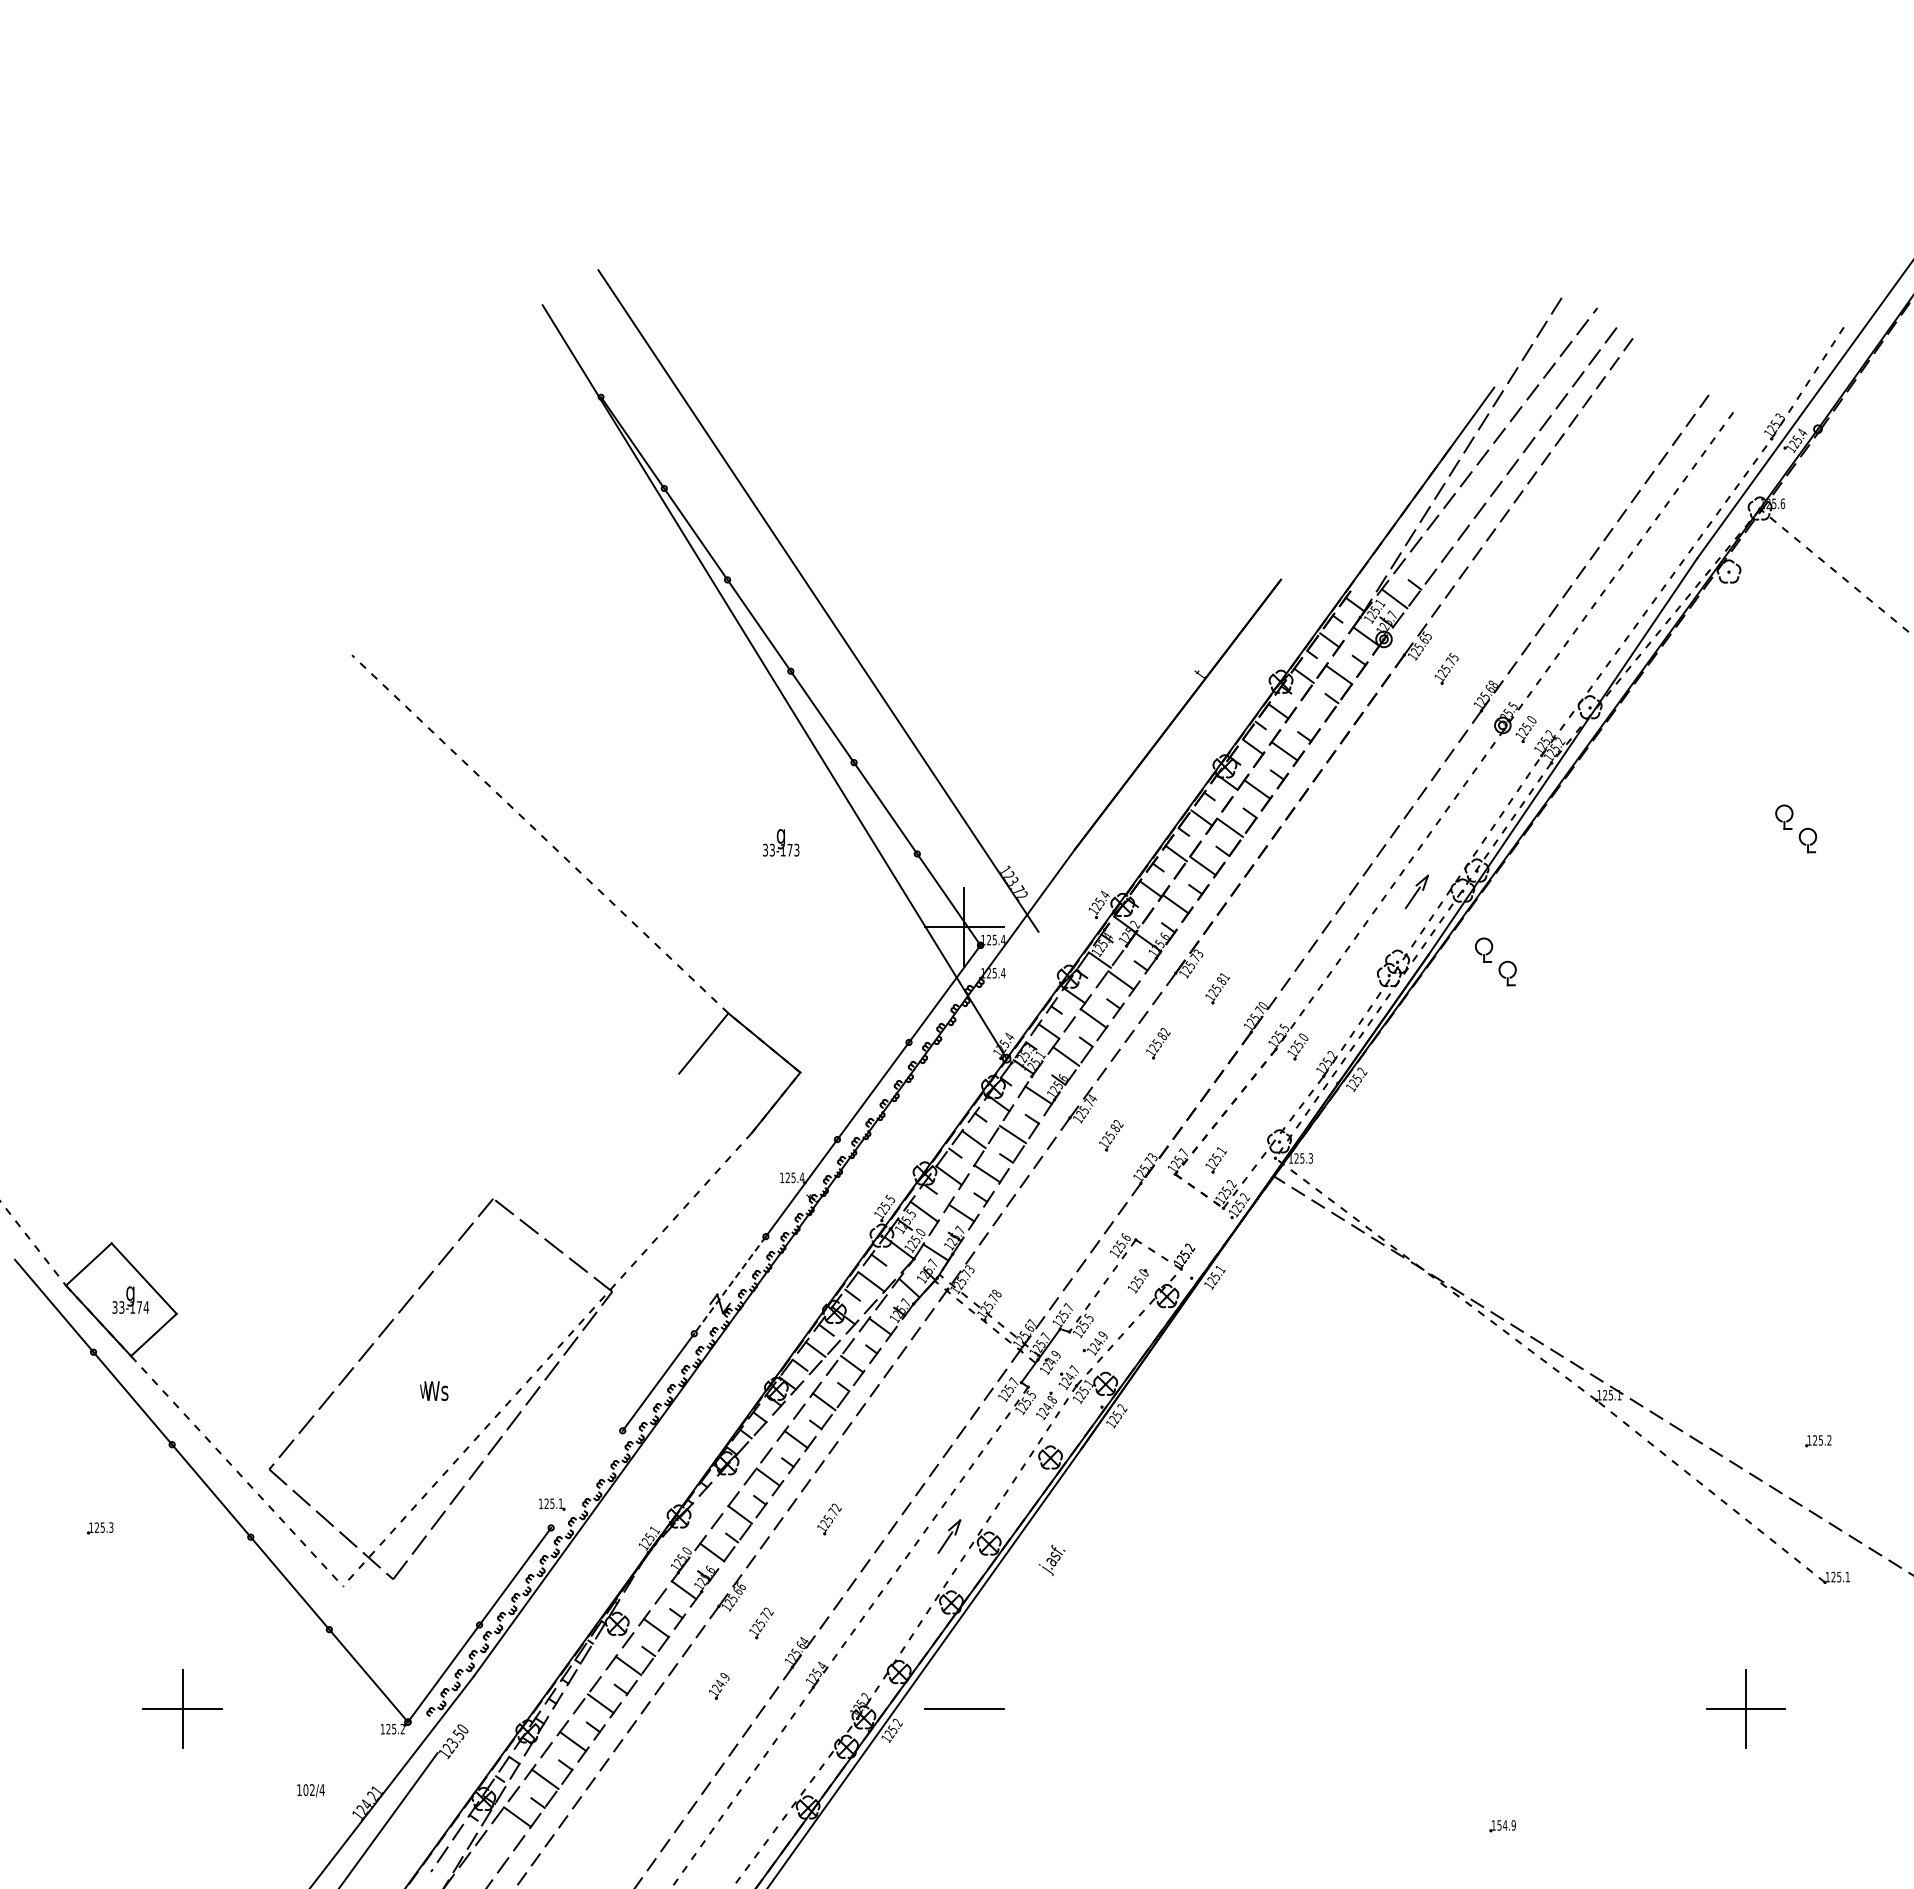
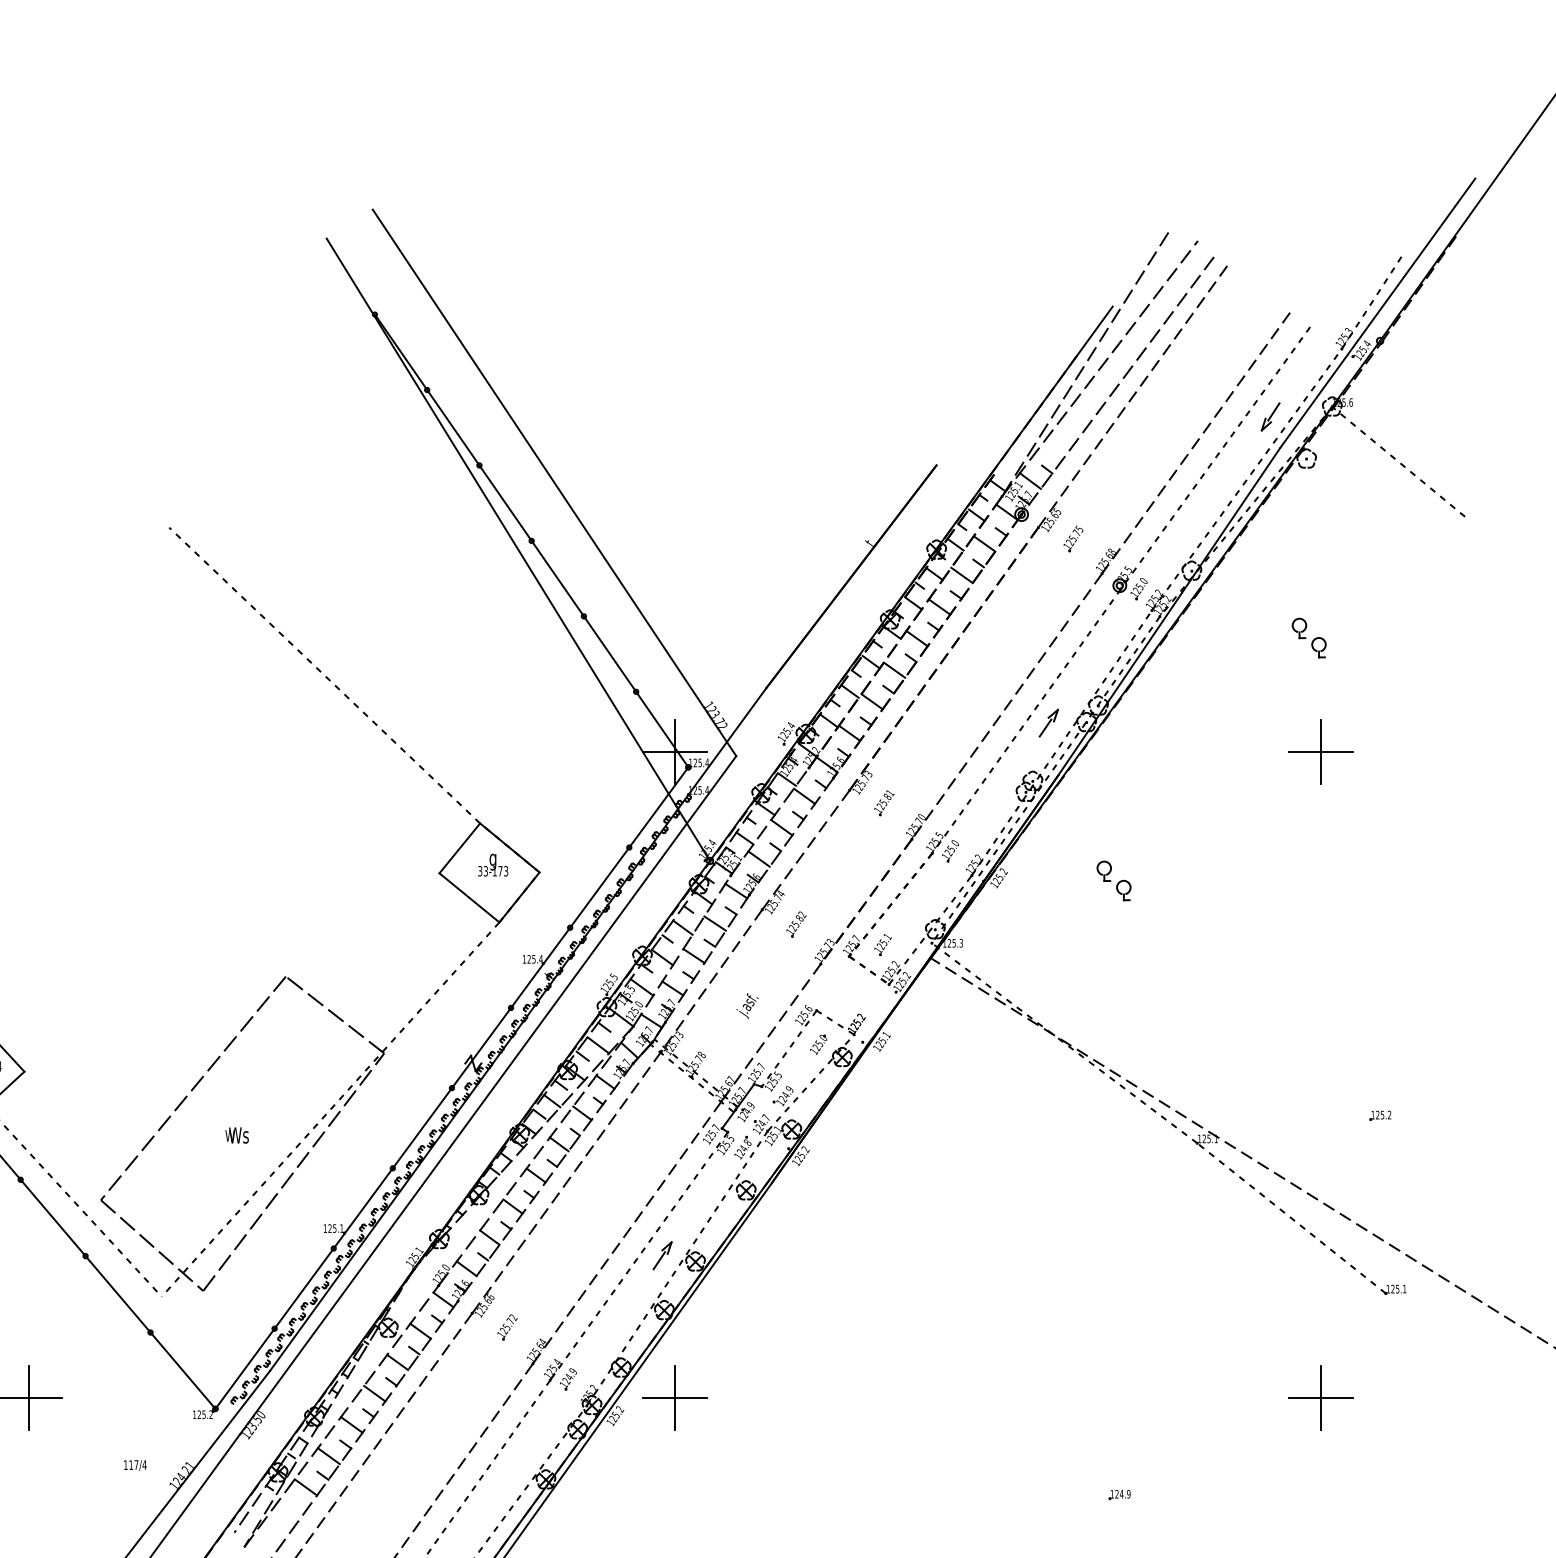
part: (1685, 520) -> (1270, 416), added
line: (1311, 712) -> (961, 574), added
part: (1796, 828) -> (1309, 637), moved
text: (781, 842) -> (493, 864), moved
part: (1745, 926) -> (1320, 751), added
part: (1495, 961) -> (1113, 880), moved
part: (1158, 1043) -> (835, 848), removed
line: (715, 1103) -> (469, 897), added
line: (729, 1285) -> (481, 1048), dashed -> solid
line: (737, 1342) -> (487, 1095), added
part: (1818, 1441) -> (1380, 1116), moved
line: (586, 1478) -> (362, 1207), added
part: (829, 1519) -> (563, 1241), removed
text: (1051, 1559) -> (747, 1005), moved
part: (719, 1686) -> (568, 1379), moved
line: (964, 1708) -> (675, 1397), added
text: (308, 1790) -> (133, 1465), 102/4 -> 117/4
text: (1499, 1825) -> (1117, 1494), 154.9 -> 124.9

